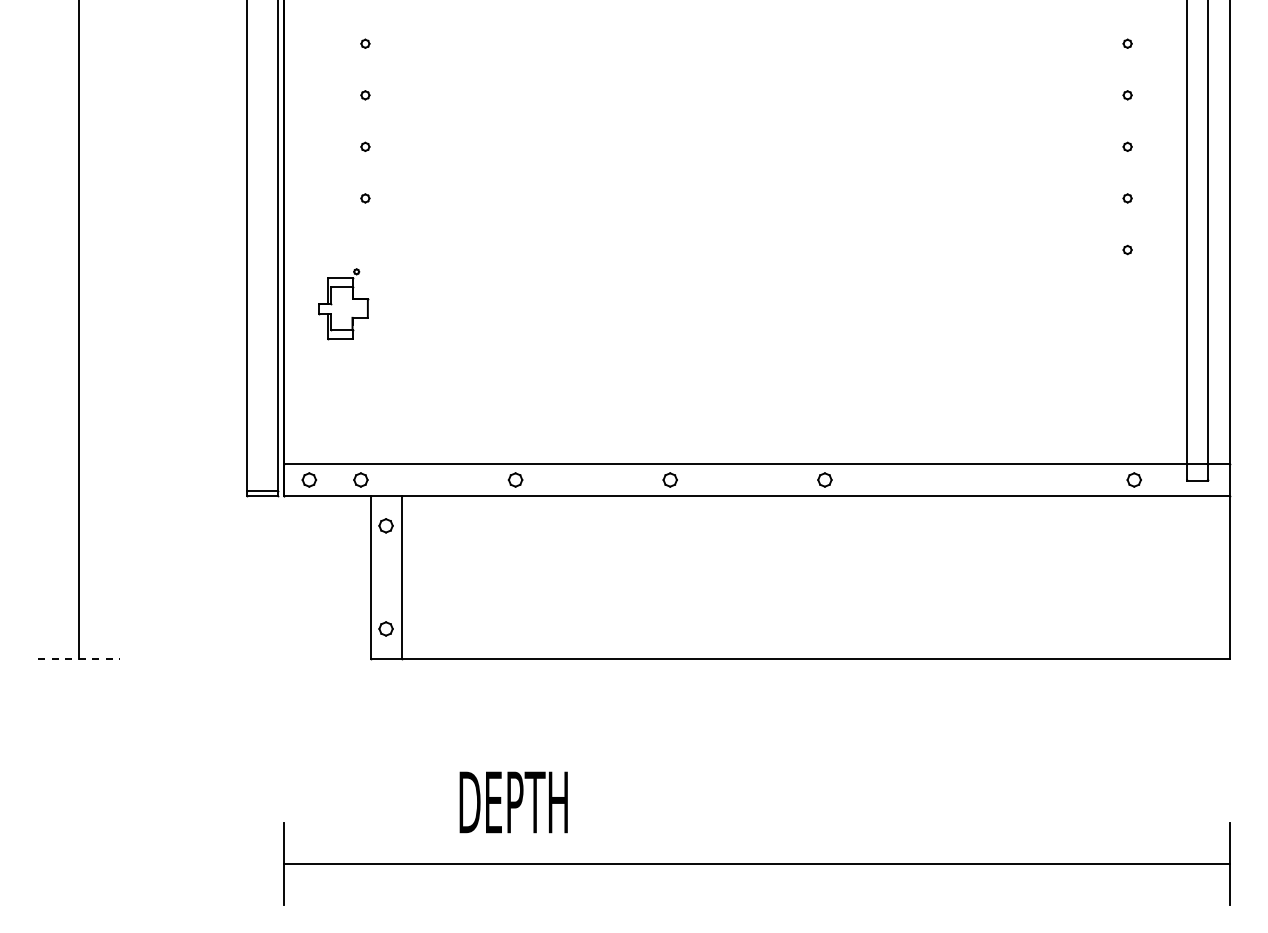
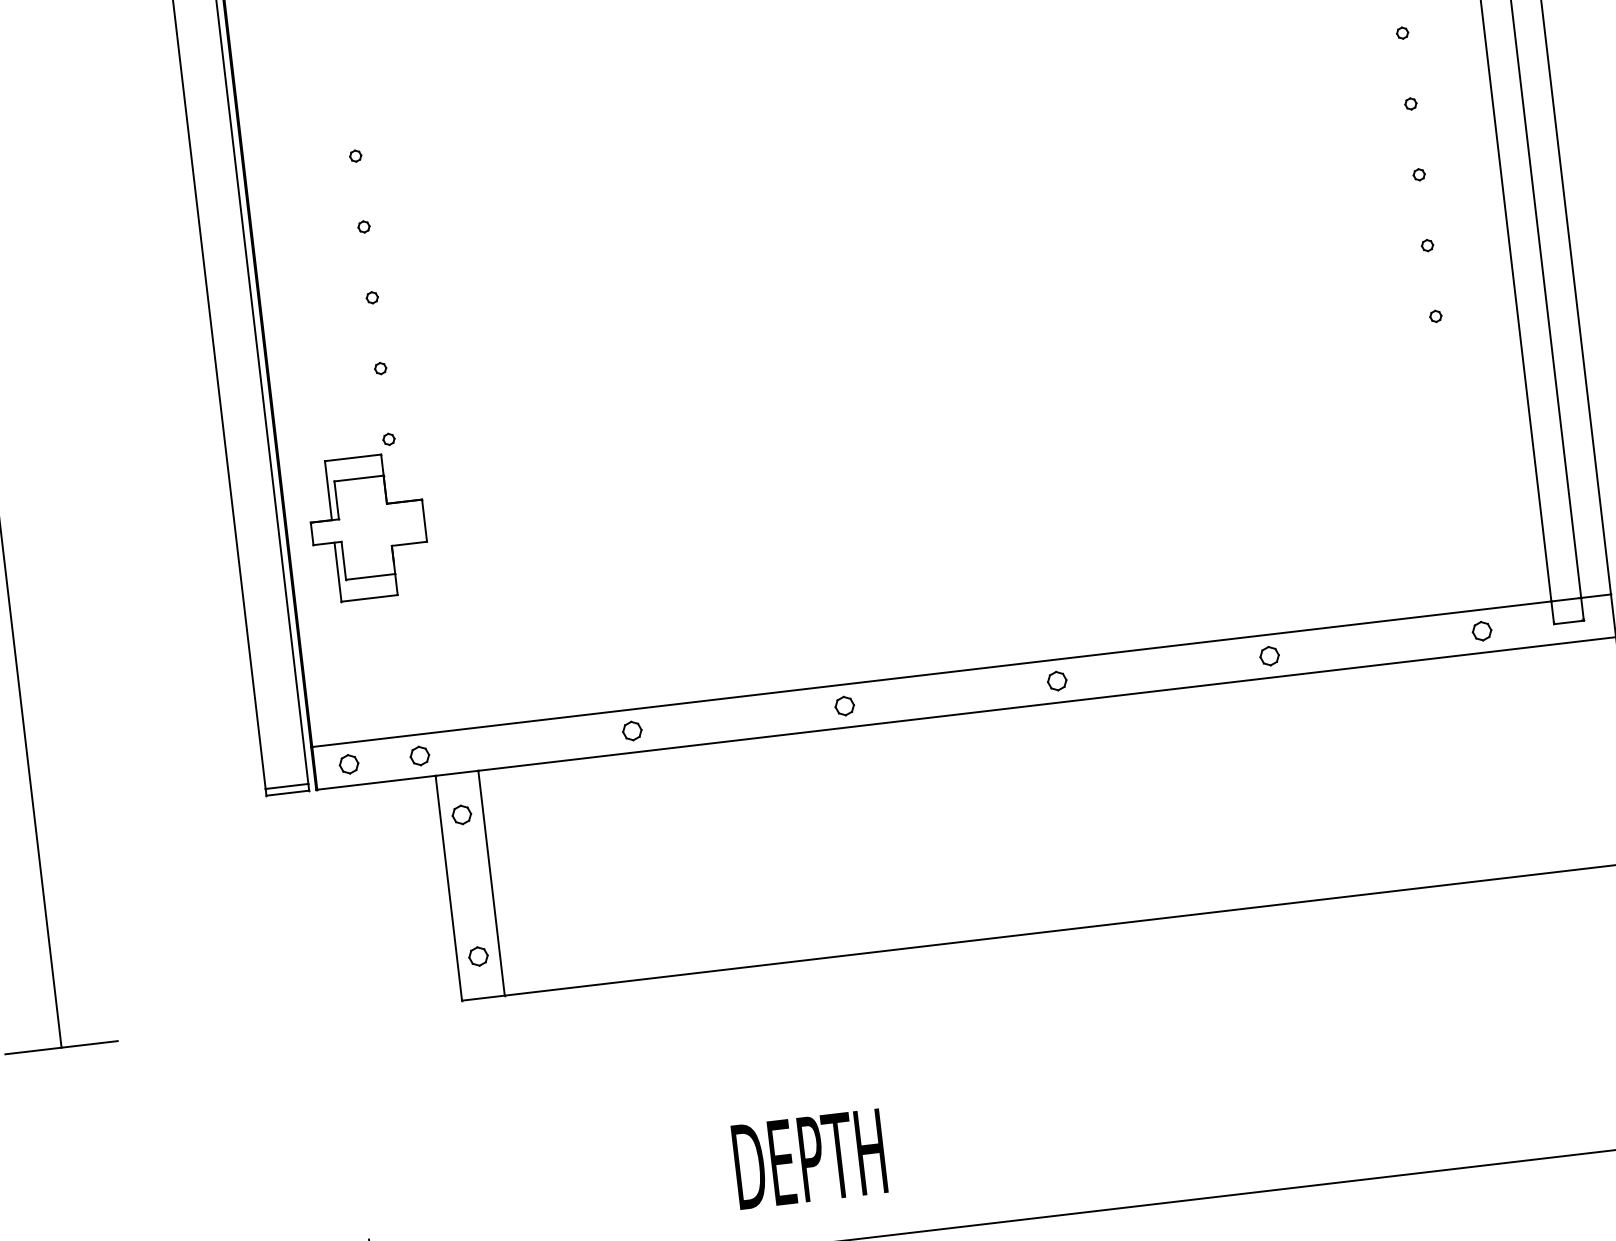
part: (343, 304) -> (367, 517), size x1.67
part: (979, 479) -> (1269, 655), added
line: (78, 659) -> (60, 1048), dashed -> solid
text: (513, 802) -> (809, 1159), moved

